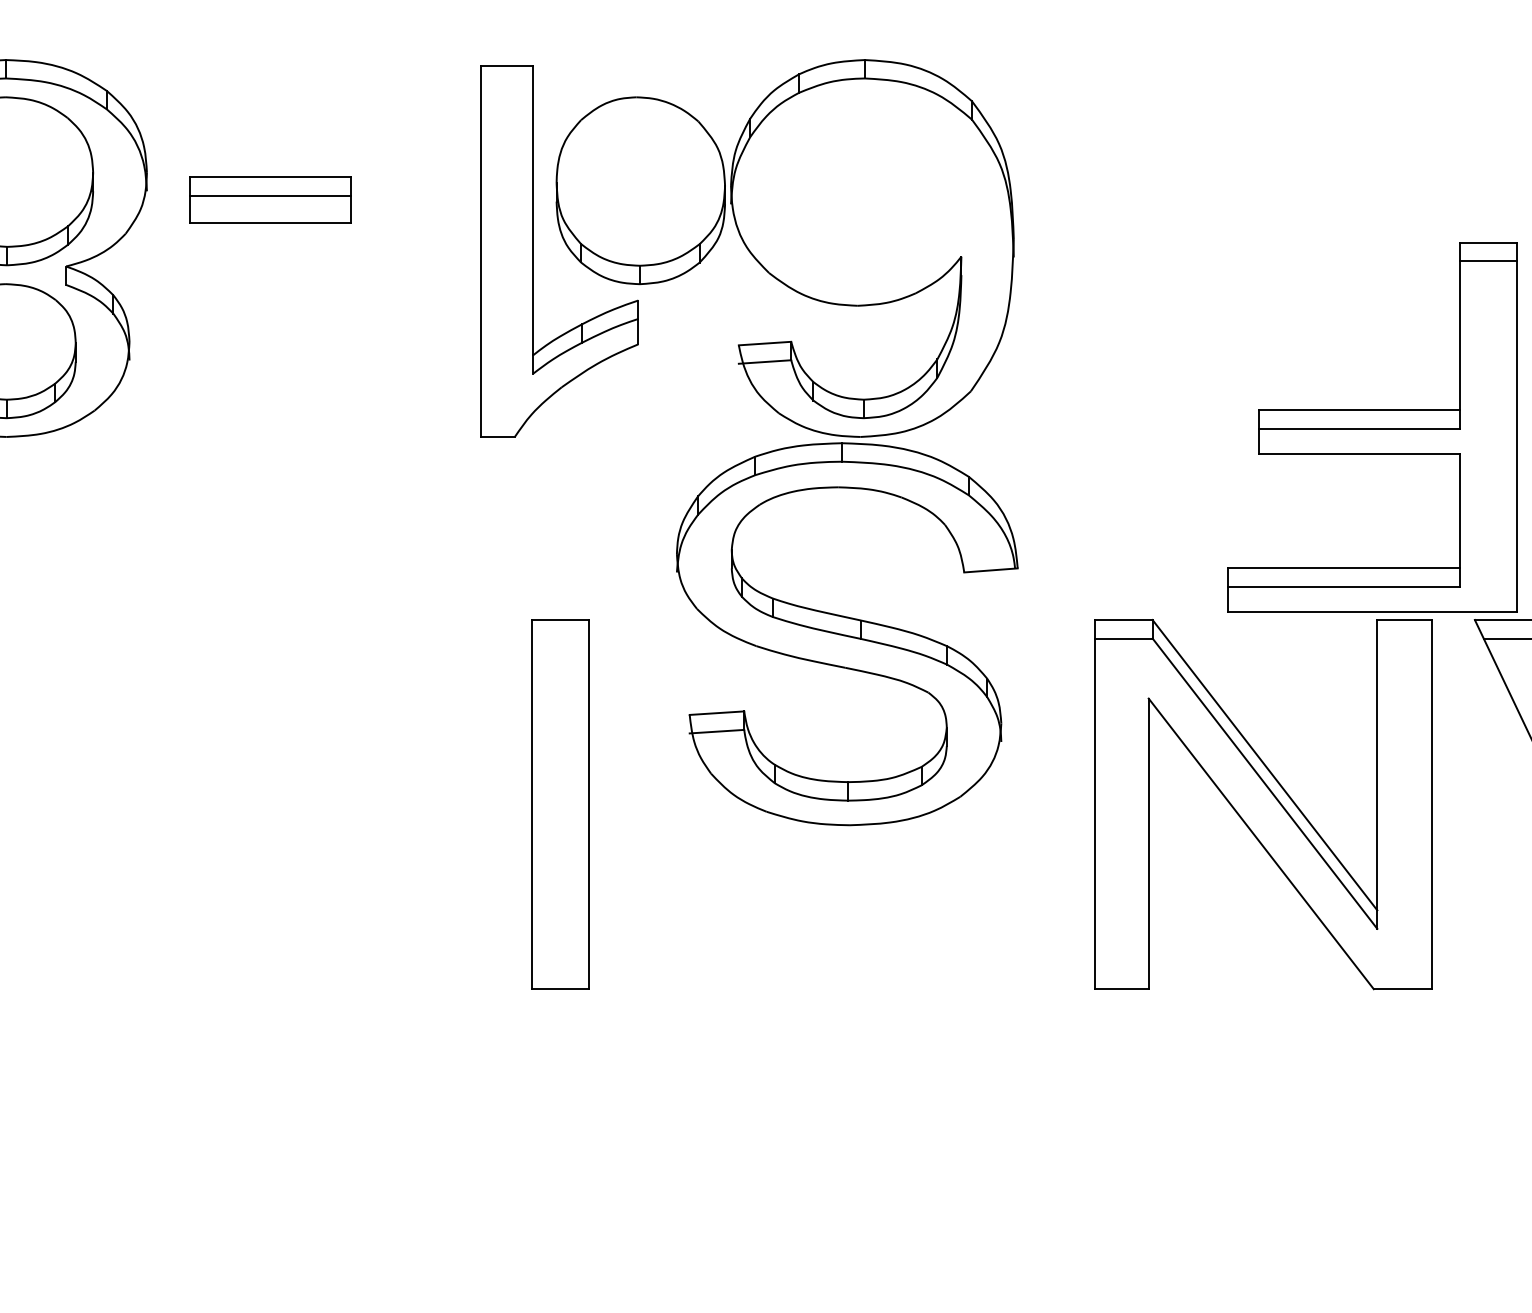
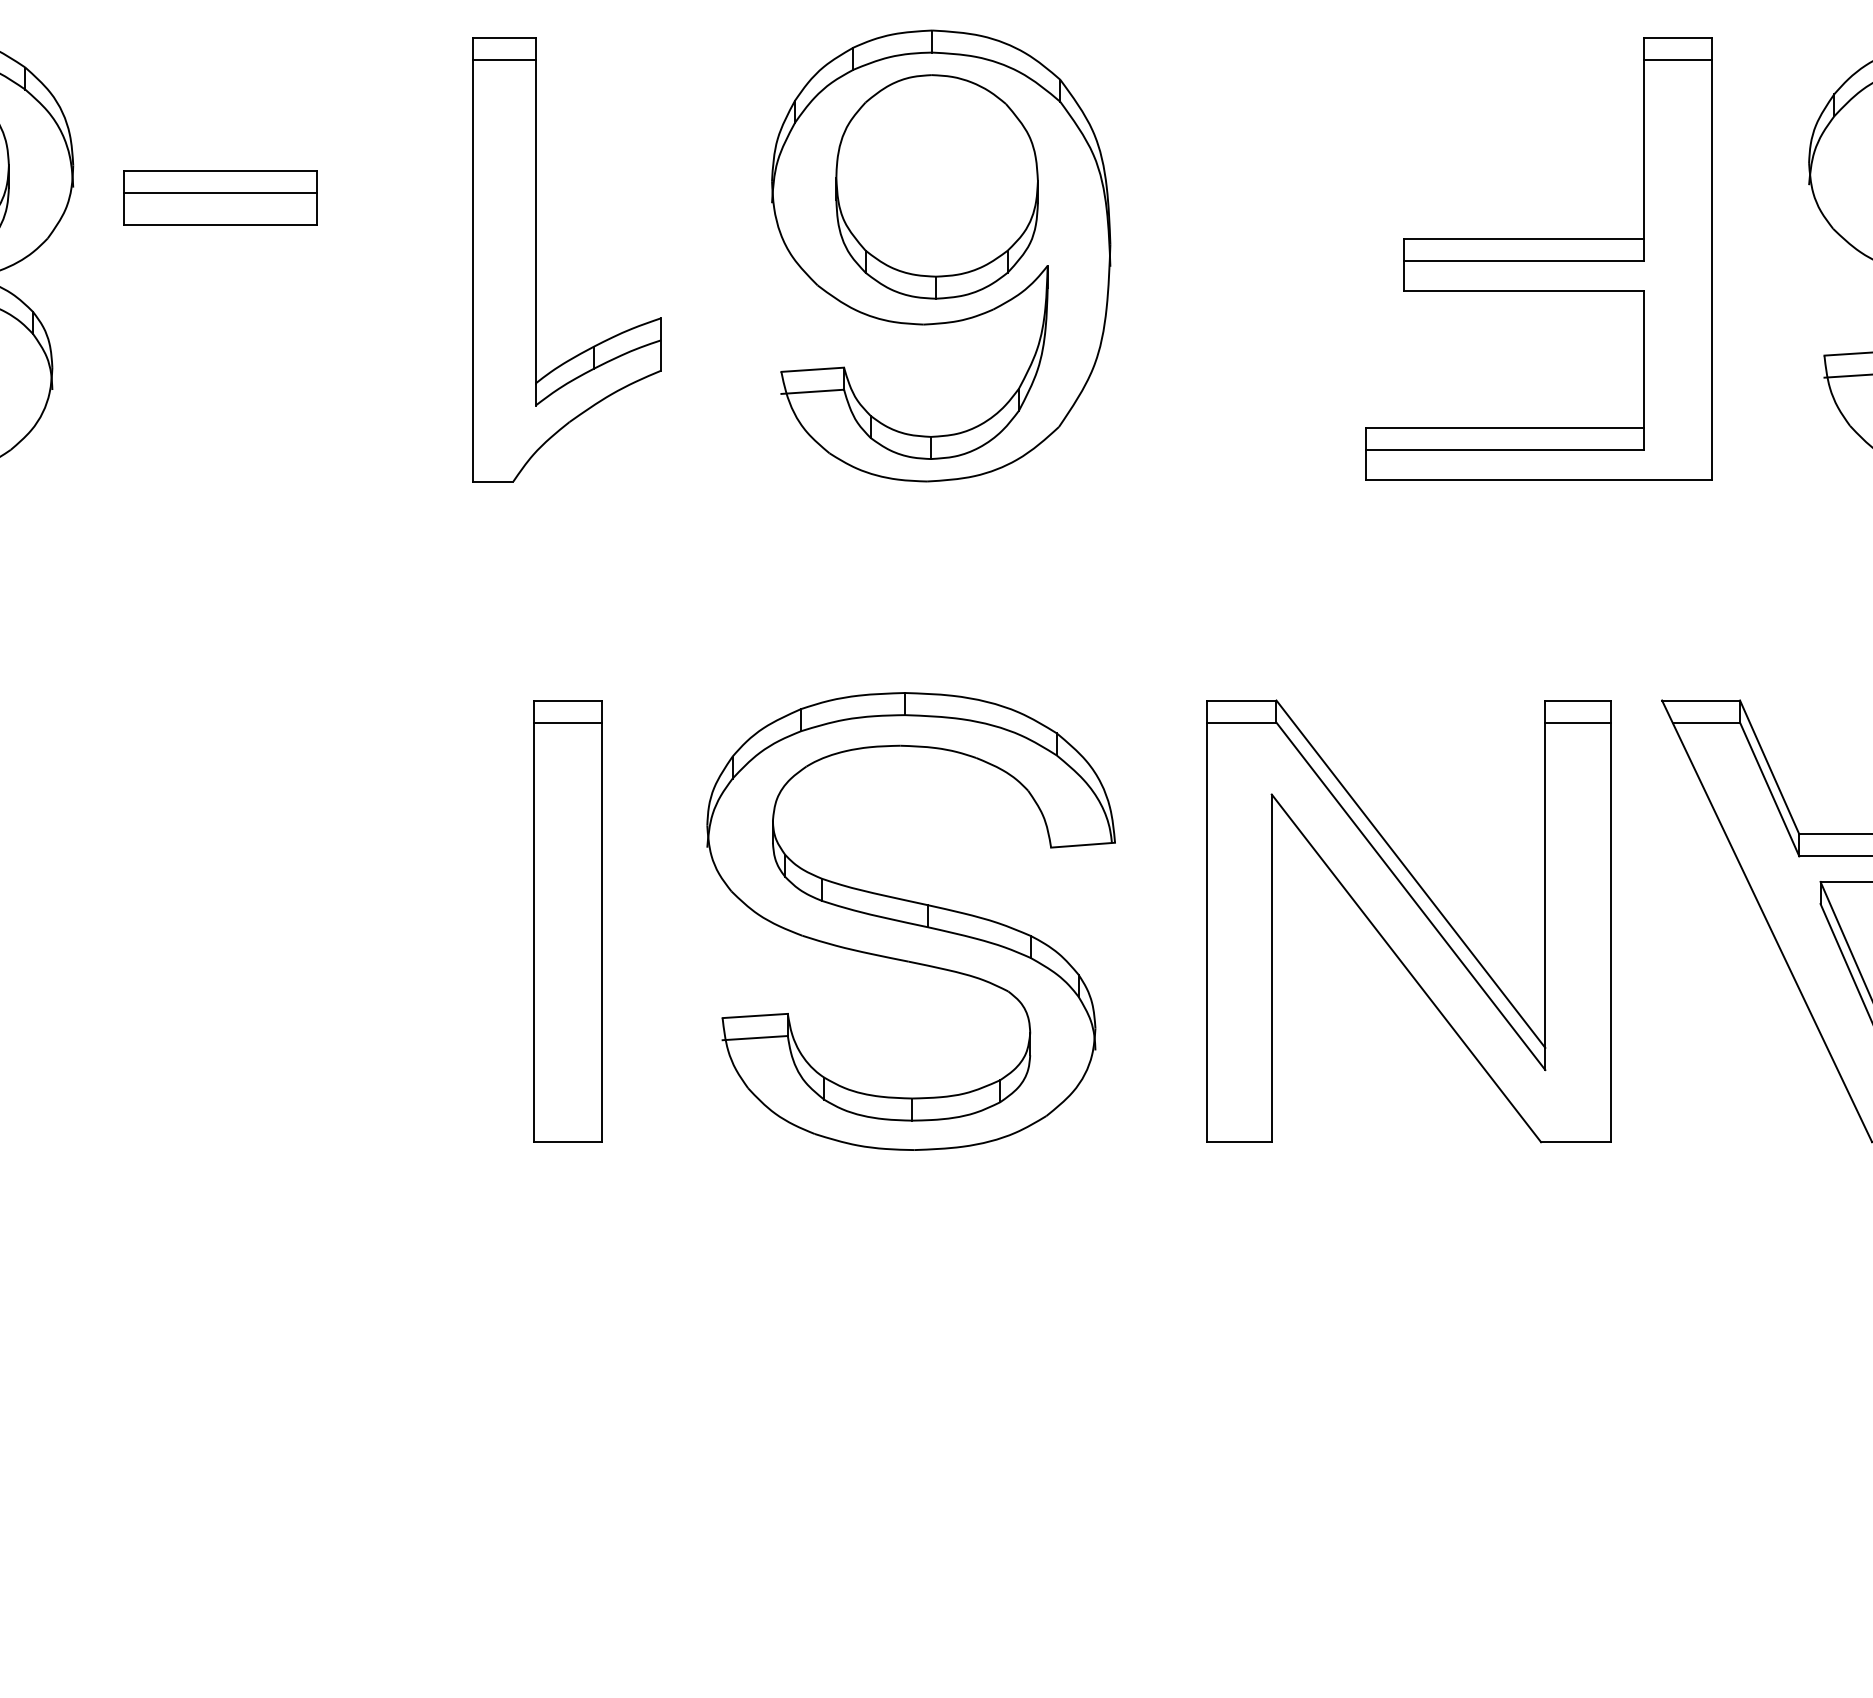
line: (506, 85) -> (503, 60), added
part: (640, 190) -> (936, 186), moved
part: (1371, 426) -> (1538, 258), moved
part: (846, 634) -> (910, 921), moved
line: (560, 638) -> (568, 722), added
line: (1404, 638) -> (1577, 722), added

